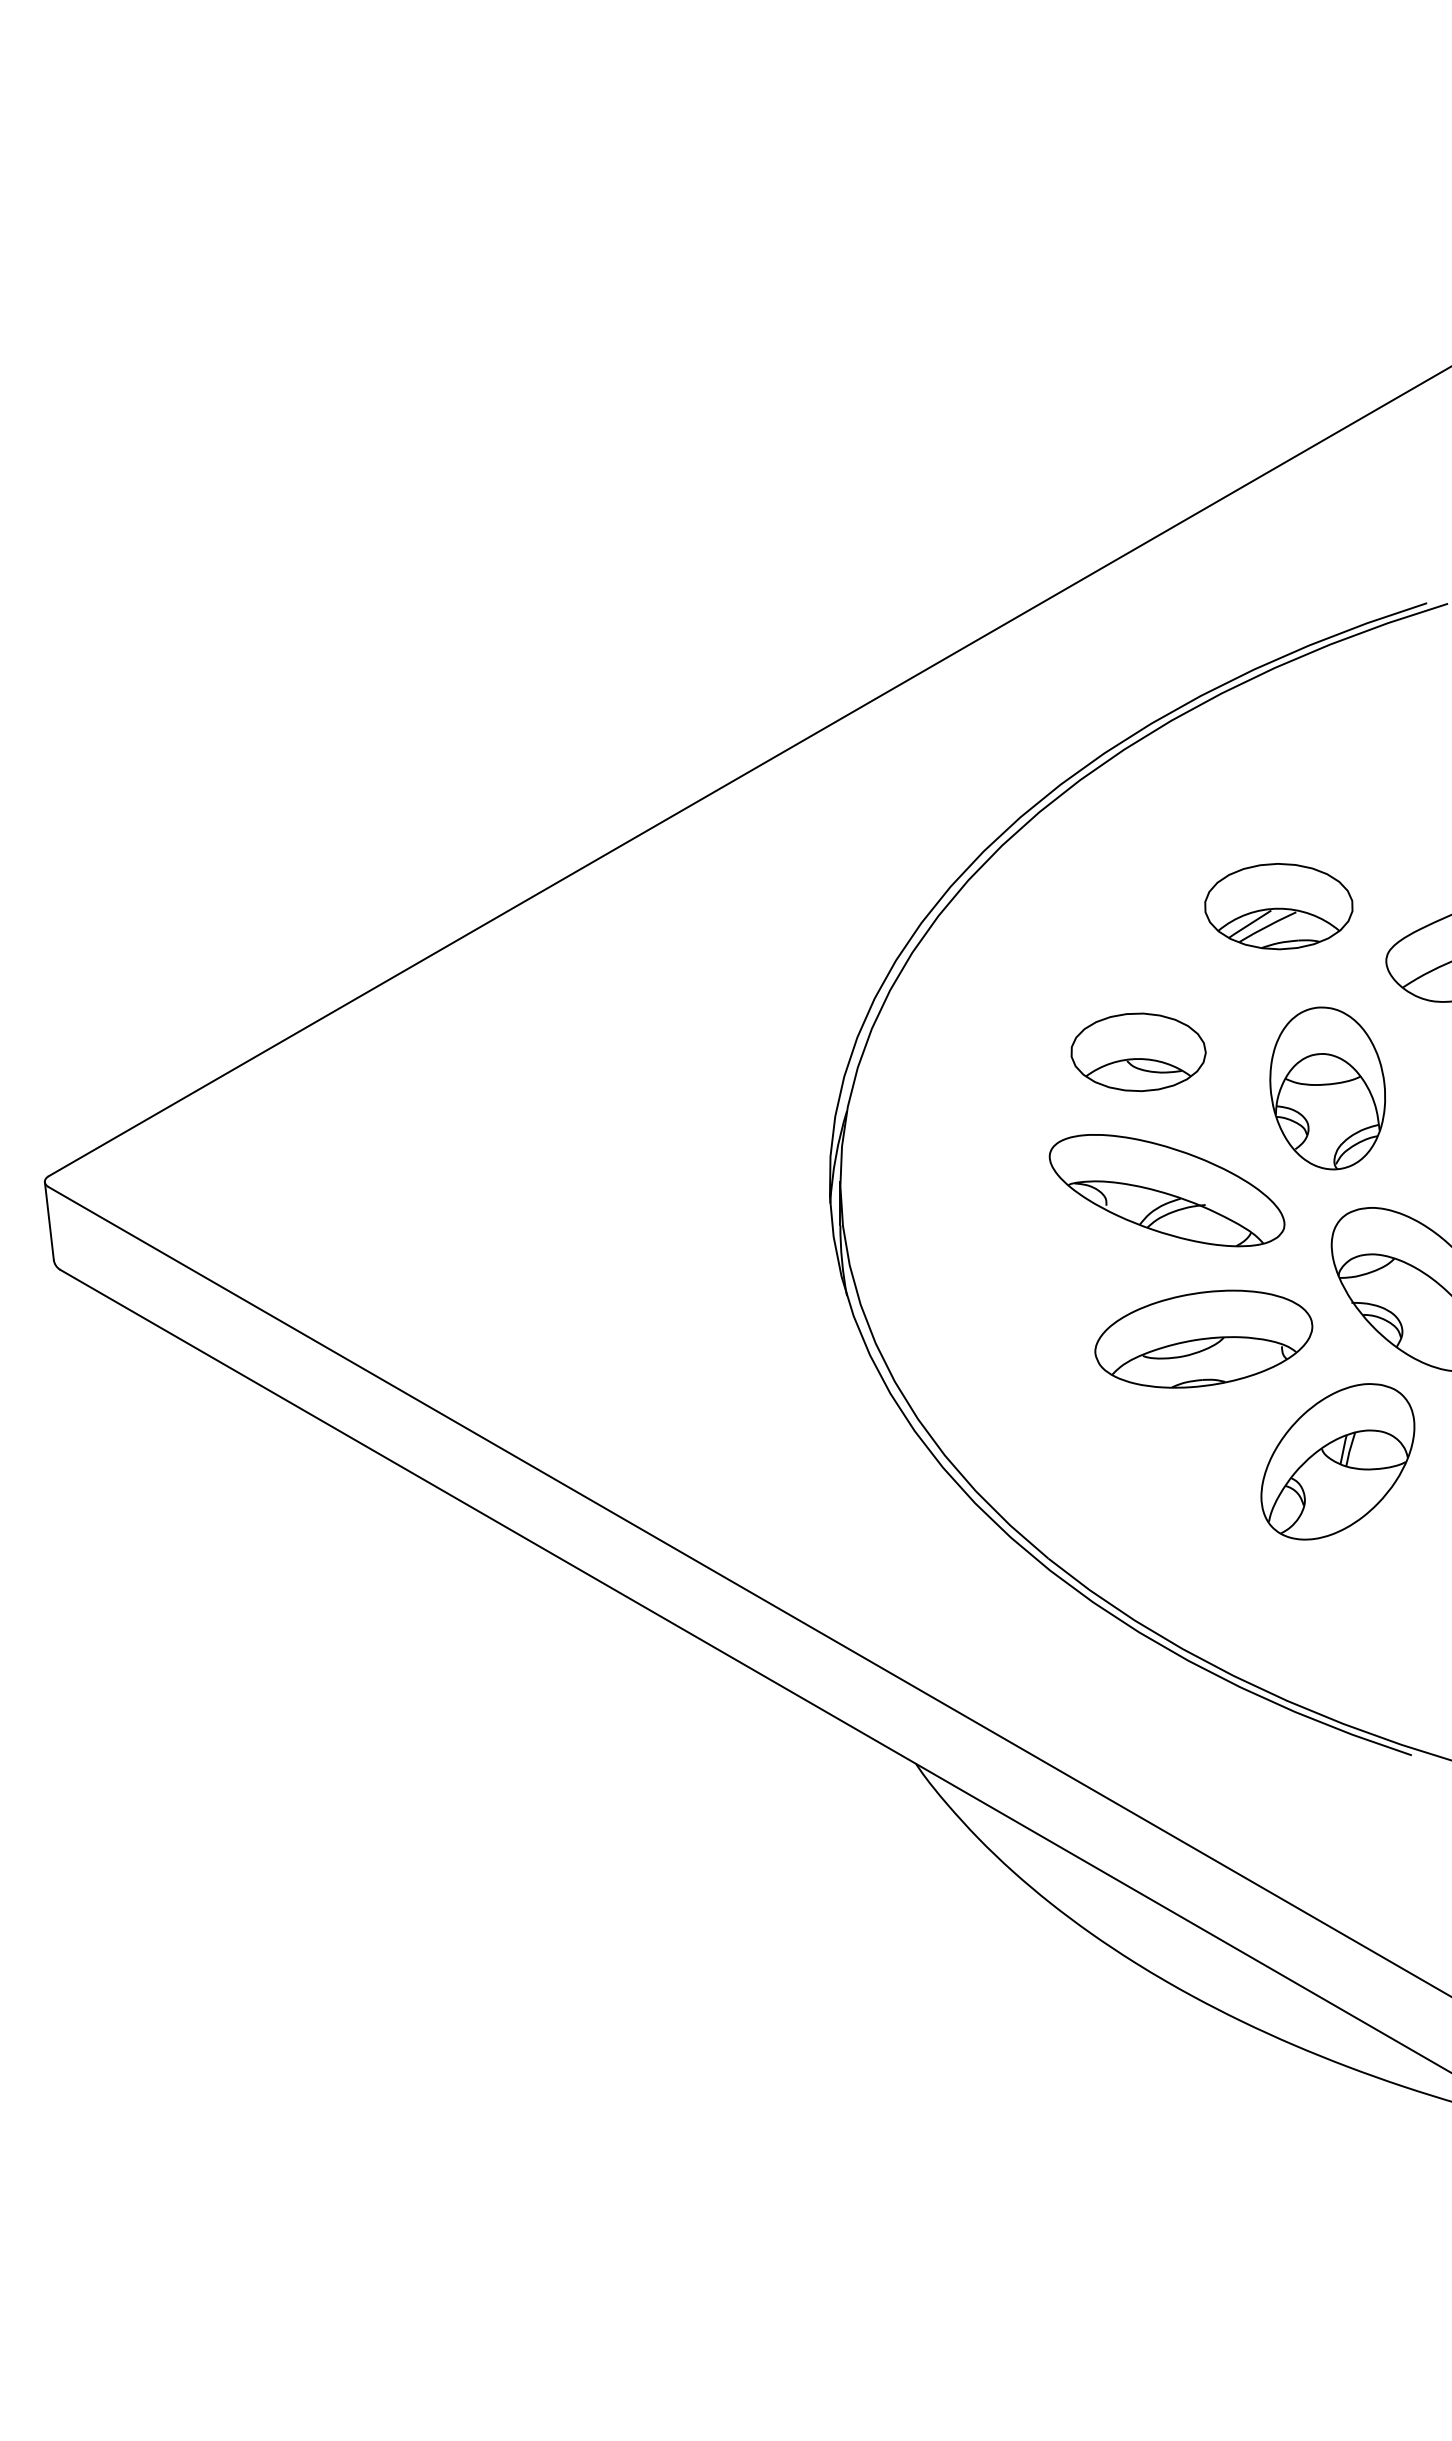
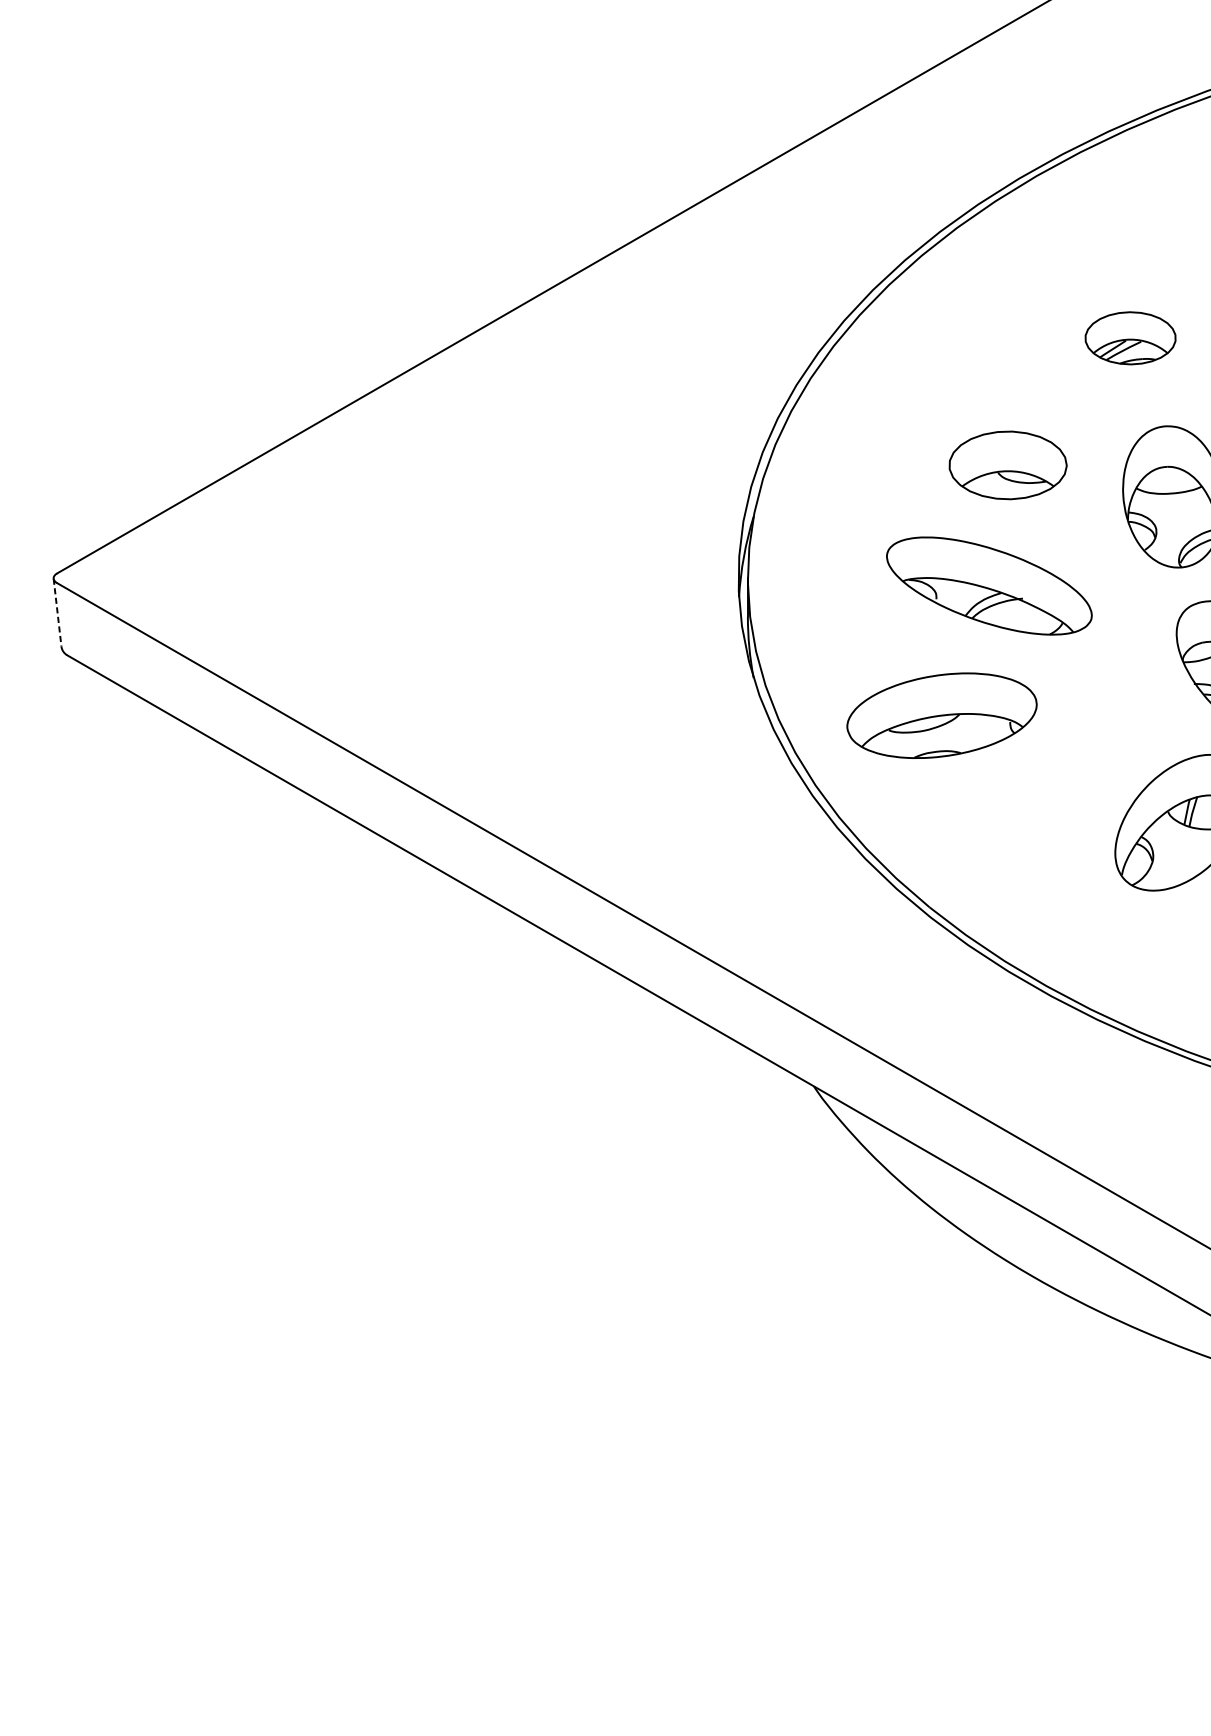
part: (1278, 906) -> (1130, 338), size x0.7
part: (1166, 1190) -> (988, 585), moved
line: (49, 1221) -> (57, 613), solid -> dashed
part: (1203, 1338) -> (941, 715), moved

